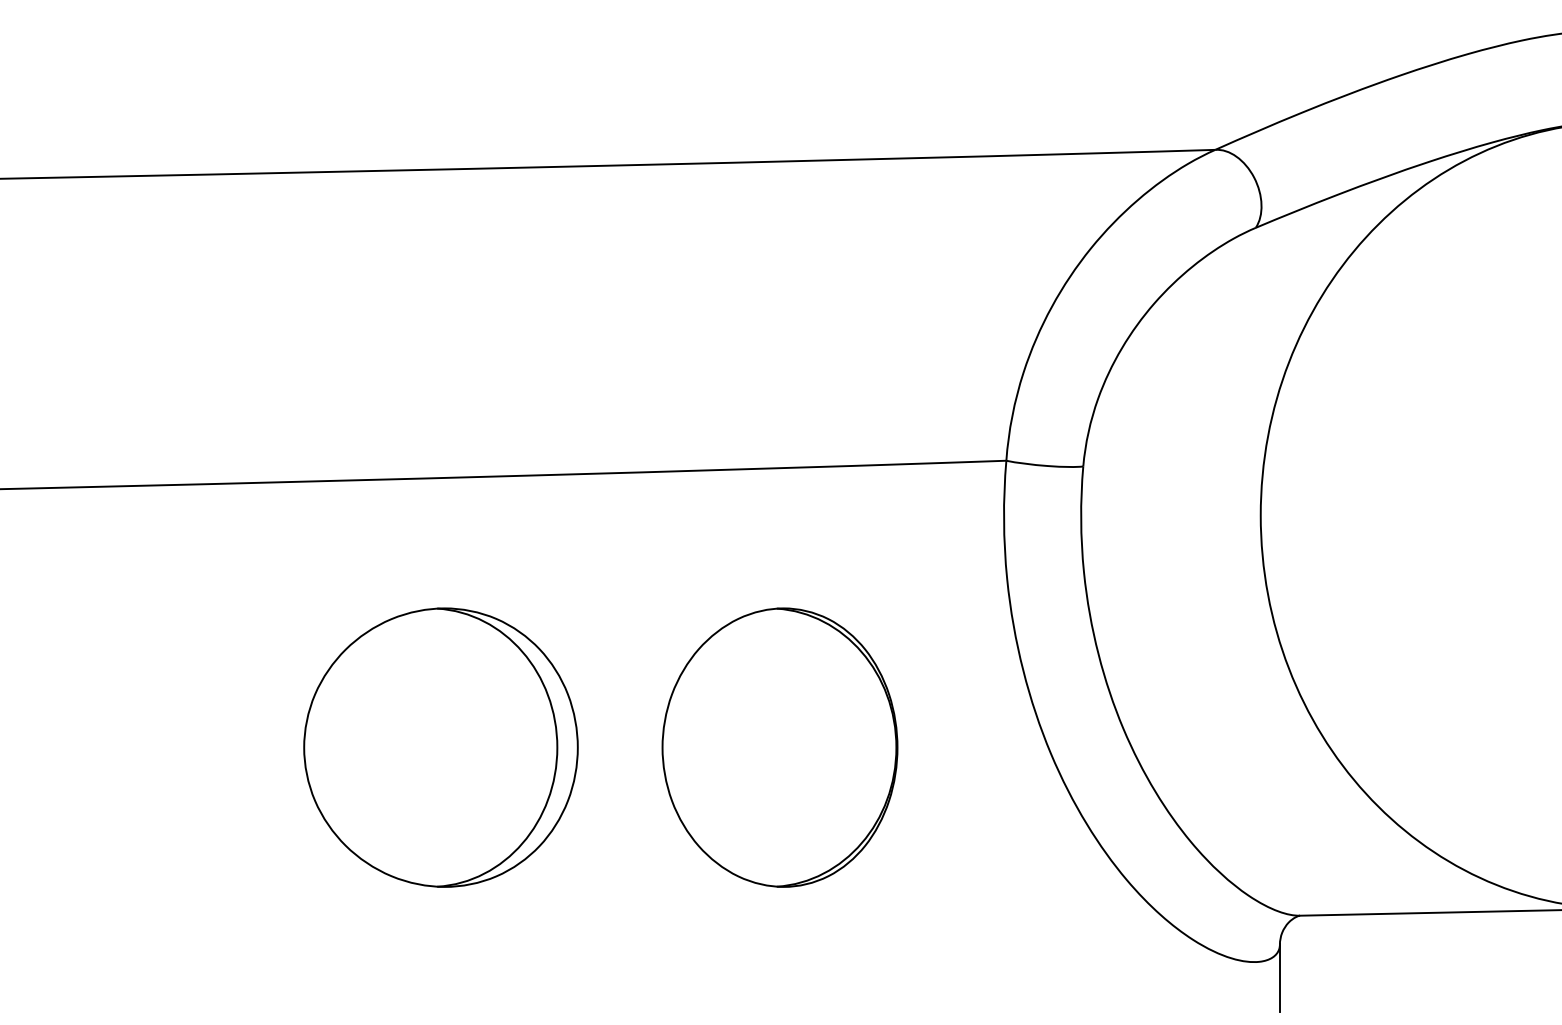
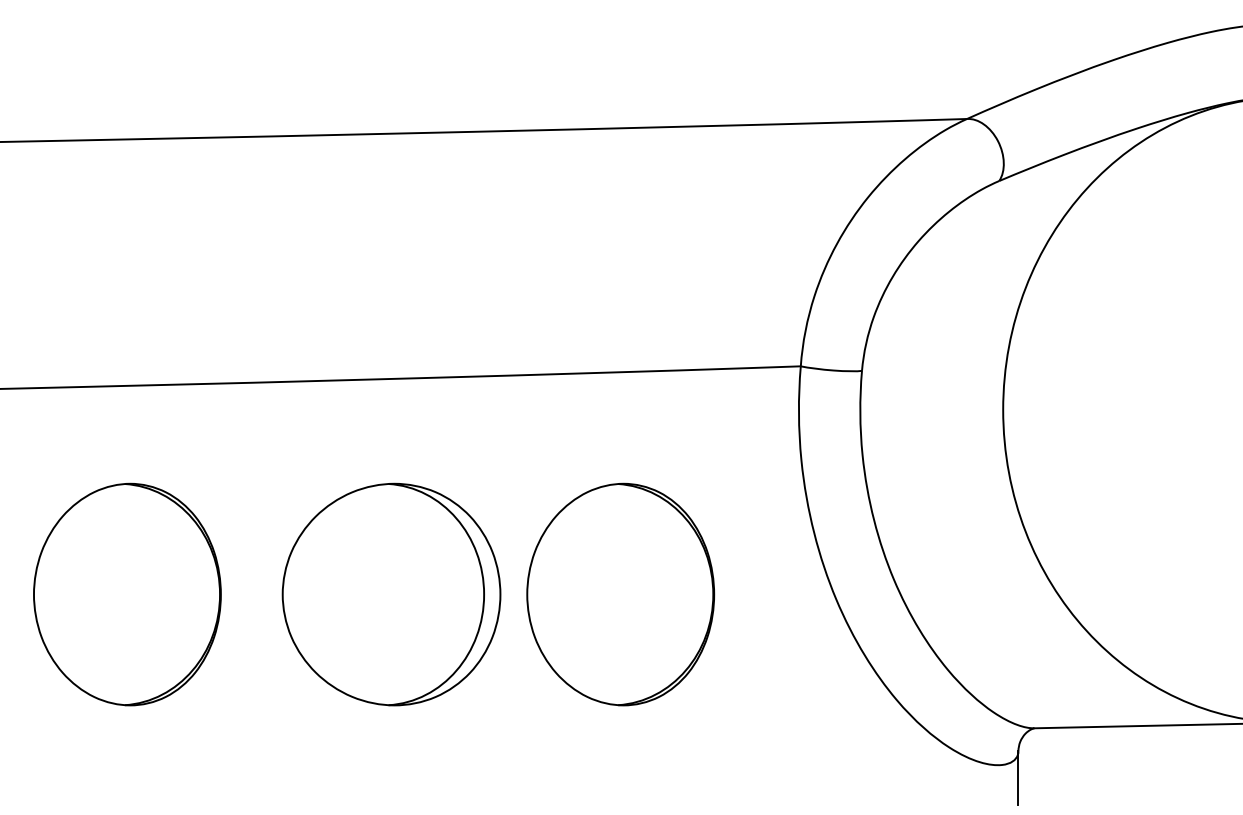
part: (159, 747) -> (127, 594), added
part: (440, 747) -> (391, 594), moved

